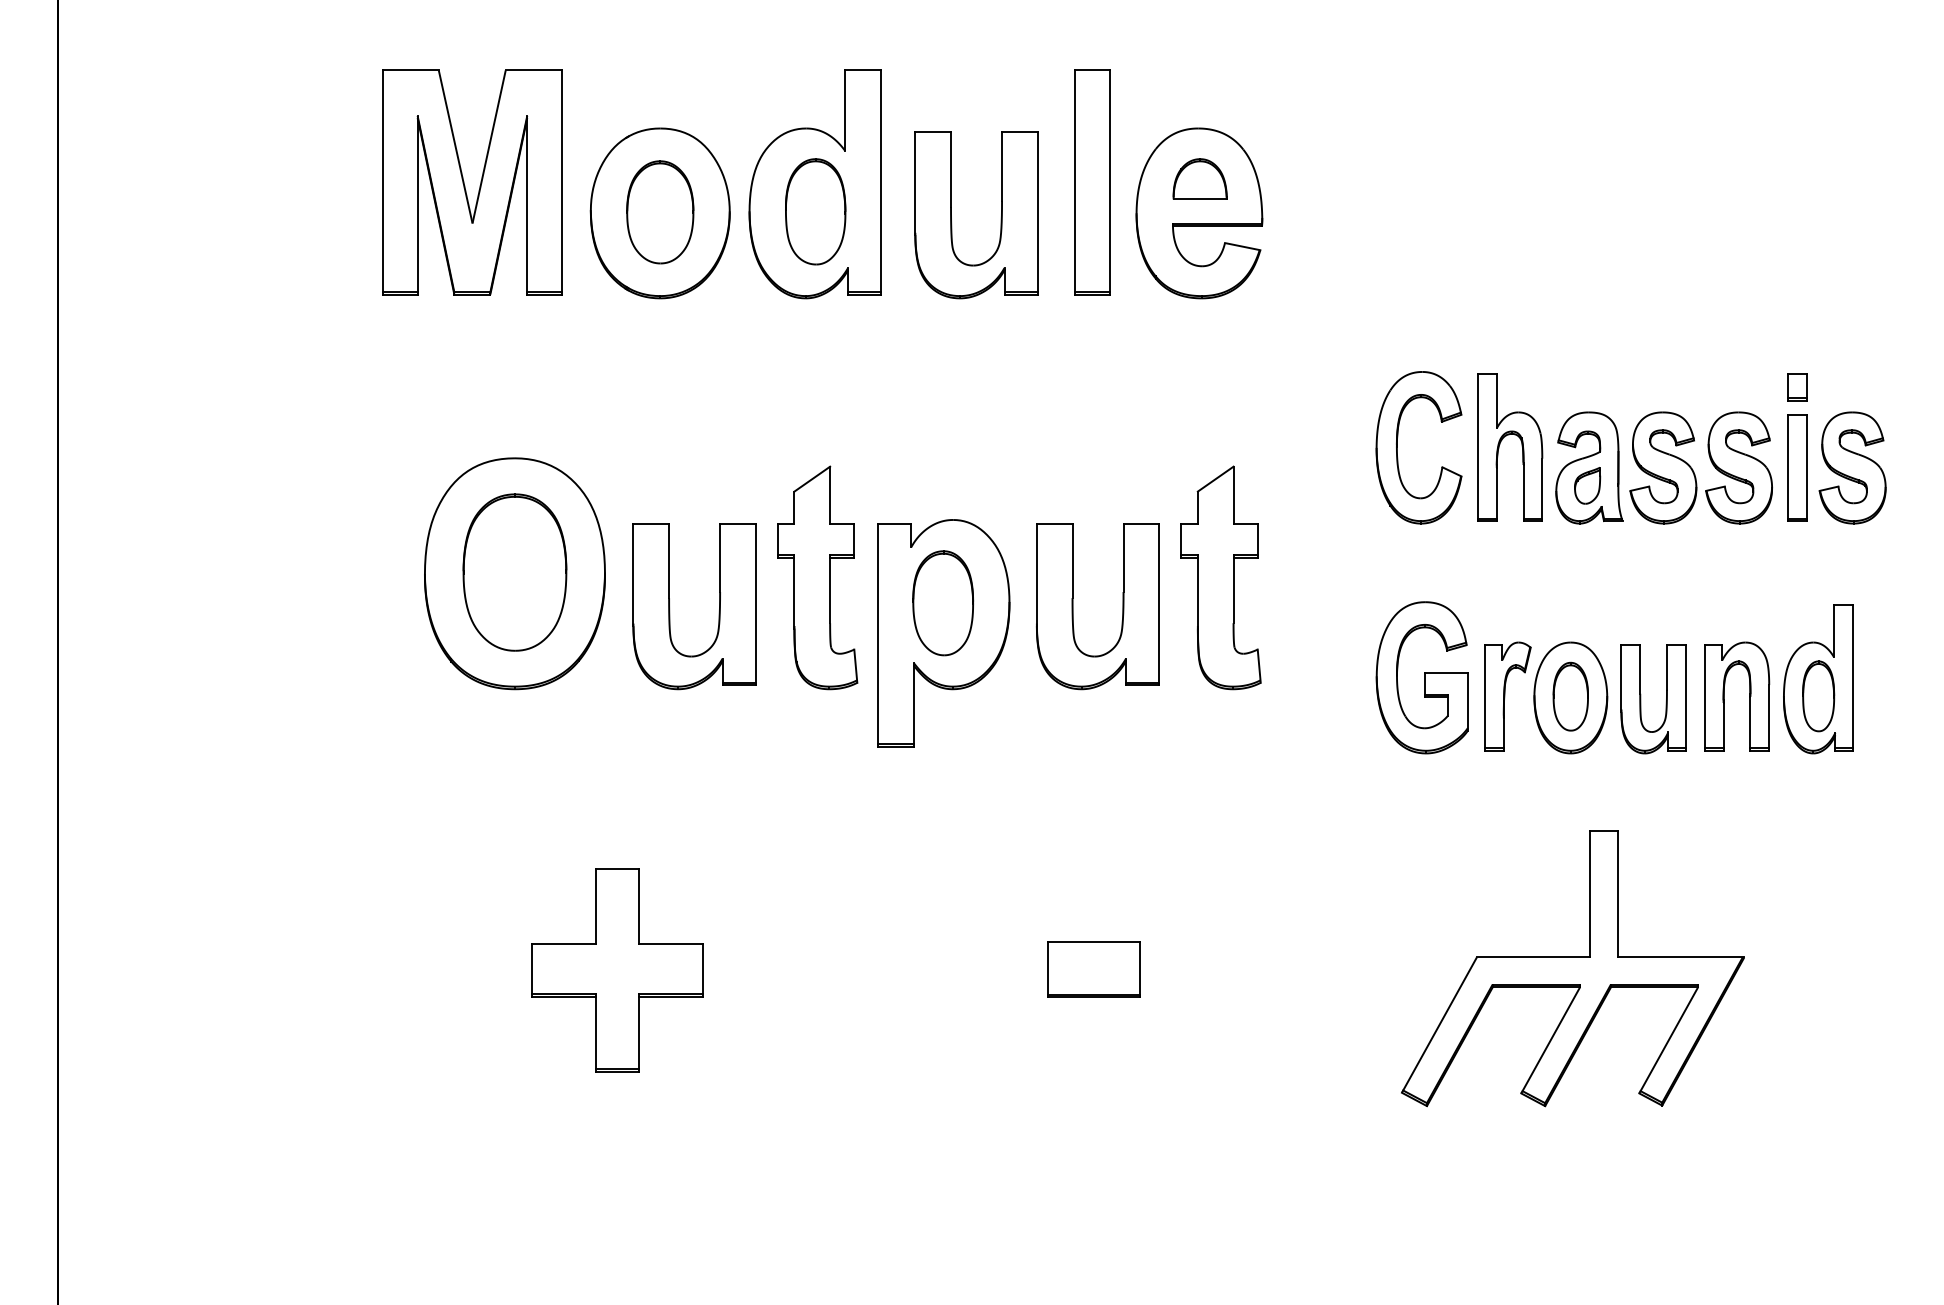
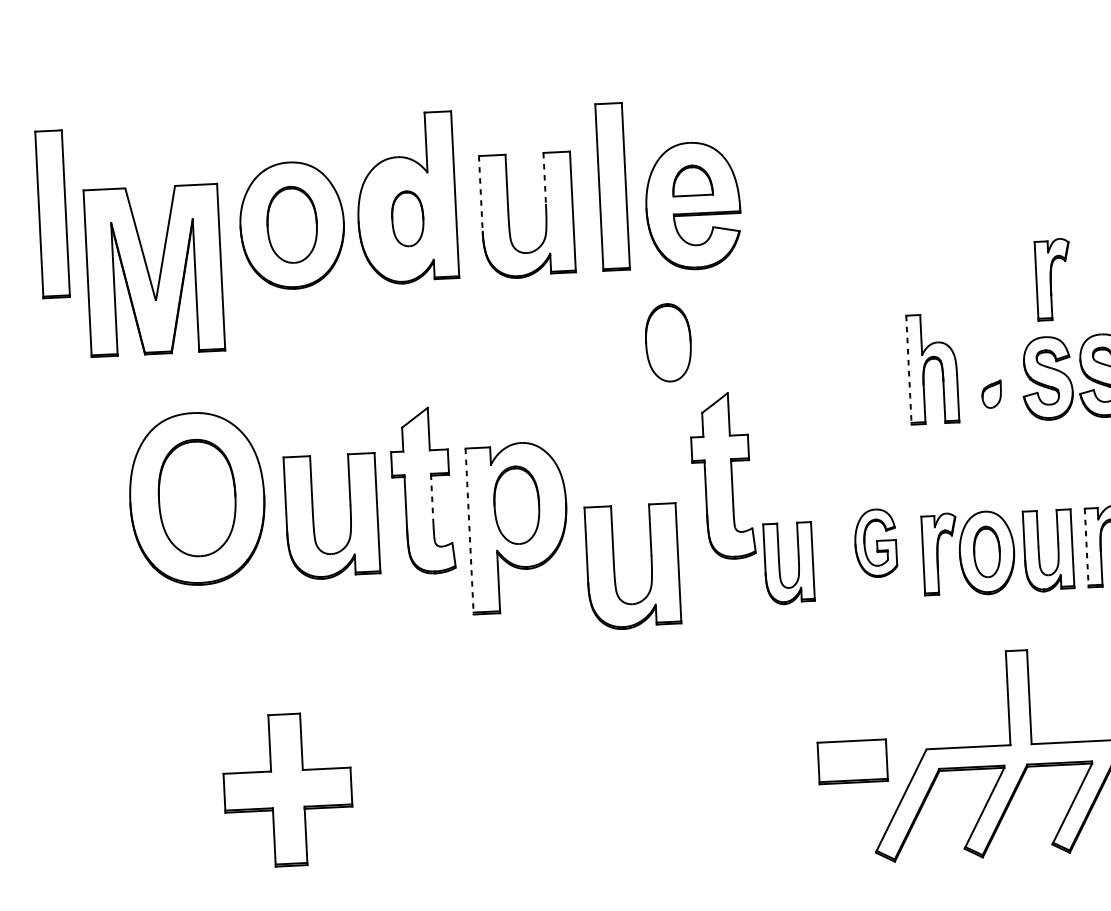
line: (1002, 167) -> (545, 179), solid -> dashed
part: (339, 182) -> (52, 214), added
line: (915, 184) -> (480, 194), solid -> dashed
part: (465, 185) -> (149, 272), moved
part: (815, 211) -> (407, 218), size x0.7
part: (1677, 335) -> (1053, 279), added
part: (1157, 395) -> (668, 342), added
part: (1397, 447) -> (849, 372), removed
line: (1478, 448) -> (909, 370), solid -> dashed
part: (1589, 467) -> (992, 380), removed
line: (830, 590) -> (432, 499), solid -> dashed
part: (1073, 606) -> (614, 567), moved
line: (878, 635) -> (469, 531), solid -> dashed
part: (1421, 677) -> (875, 543), size x0.6
line: (1704, 698) -> (1086, 548), solid -> dashed
part: (1292, 699) -> (780, 564), added
part: (1093, 969) -> (852, 761), moved

